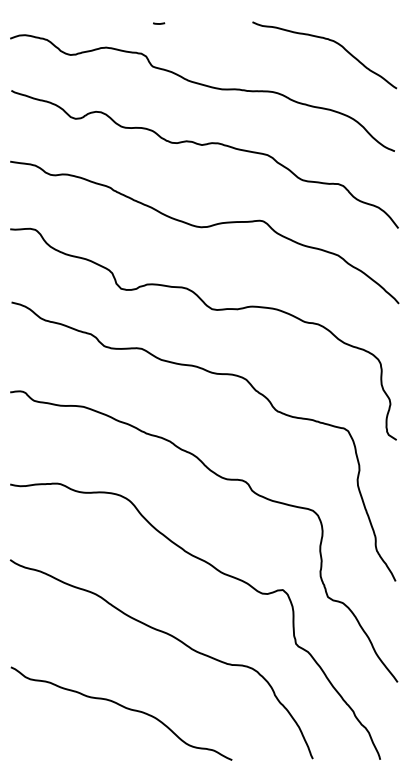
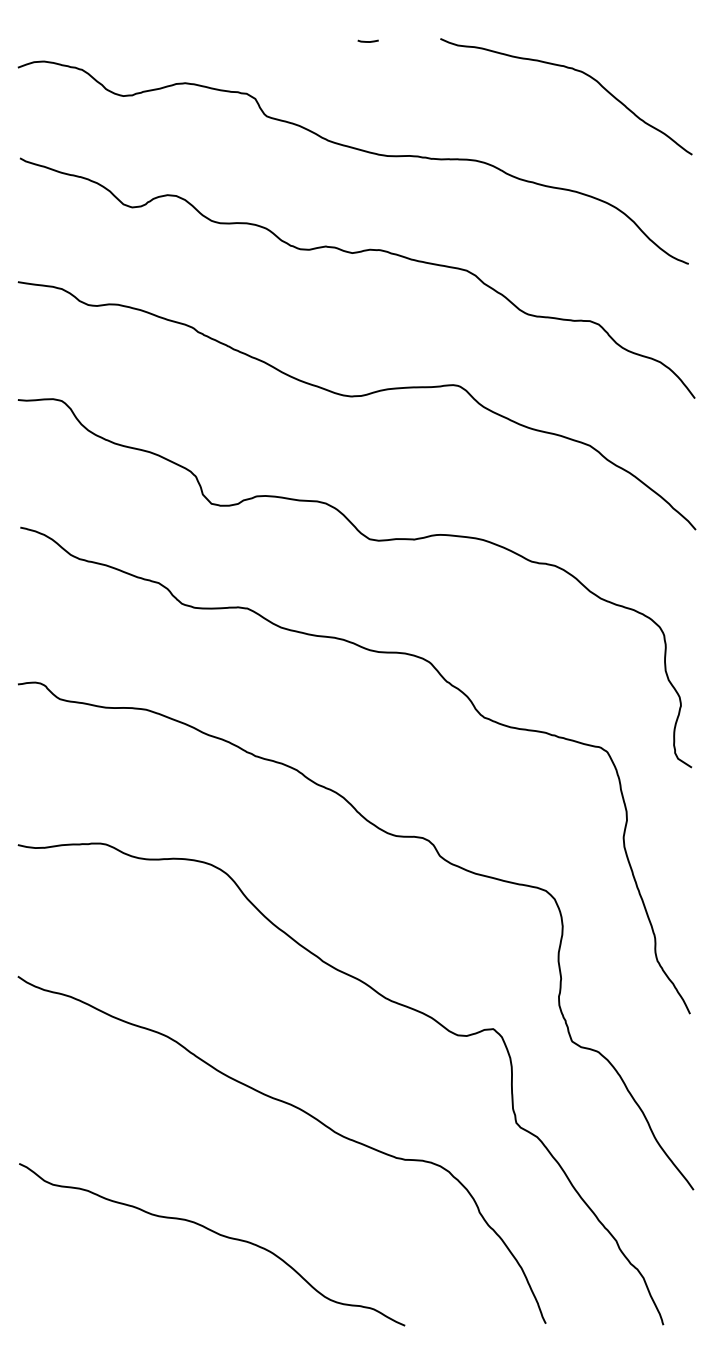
line: (159, 23) -> (368, 41), moved

